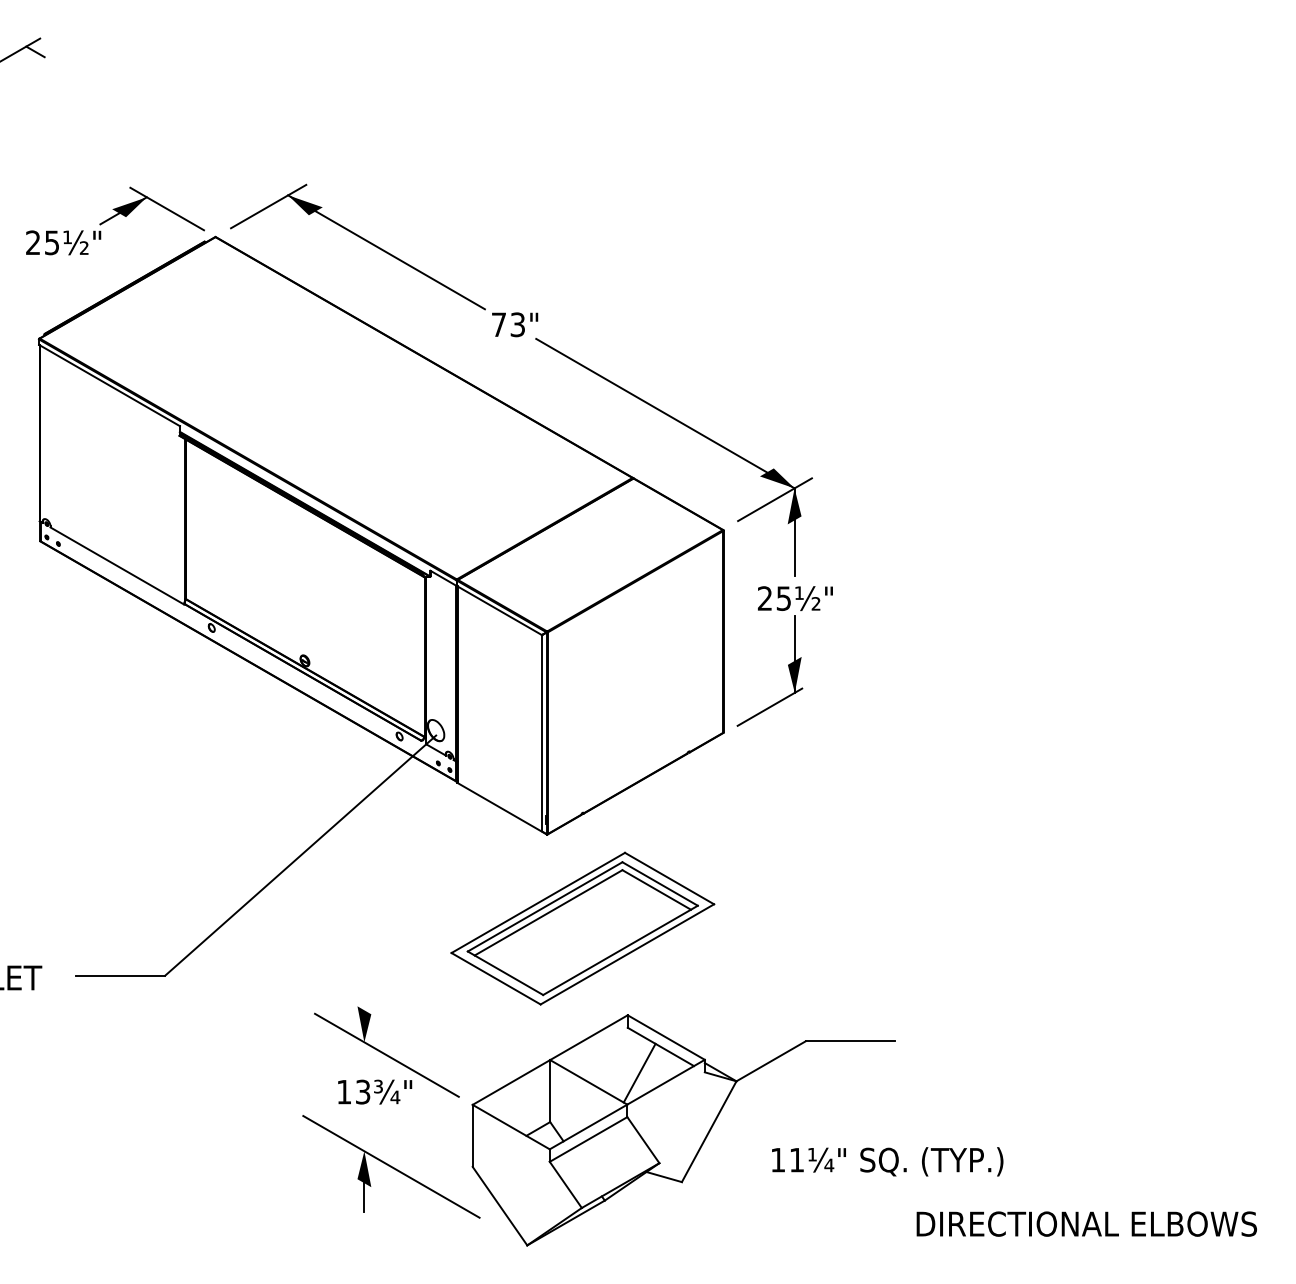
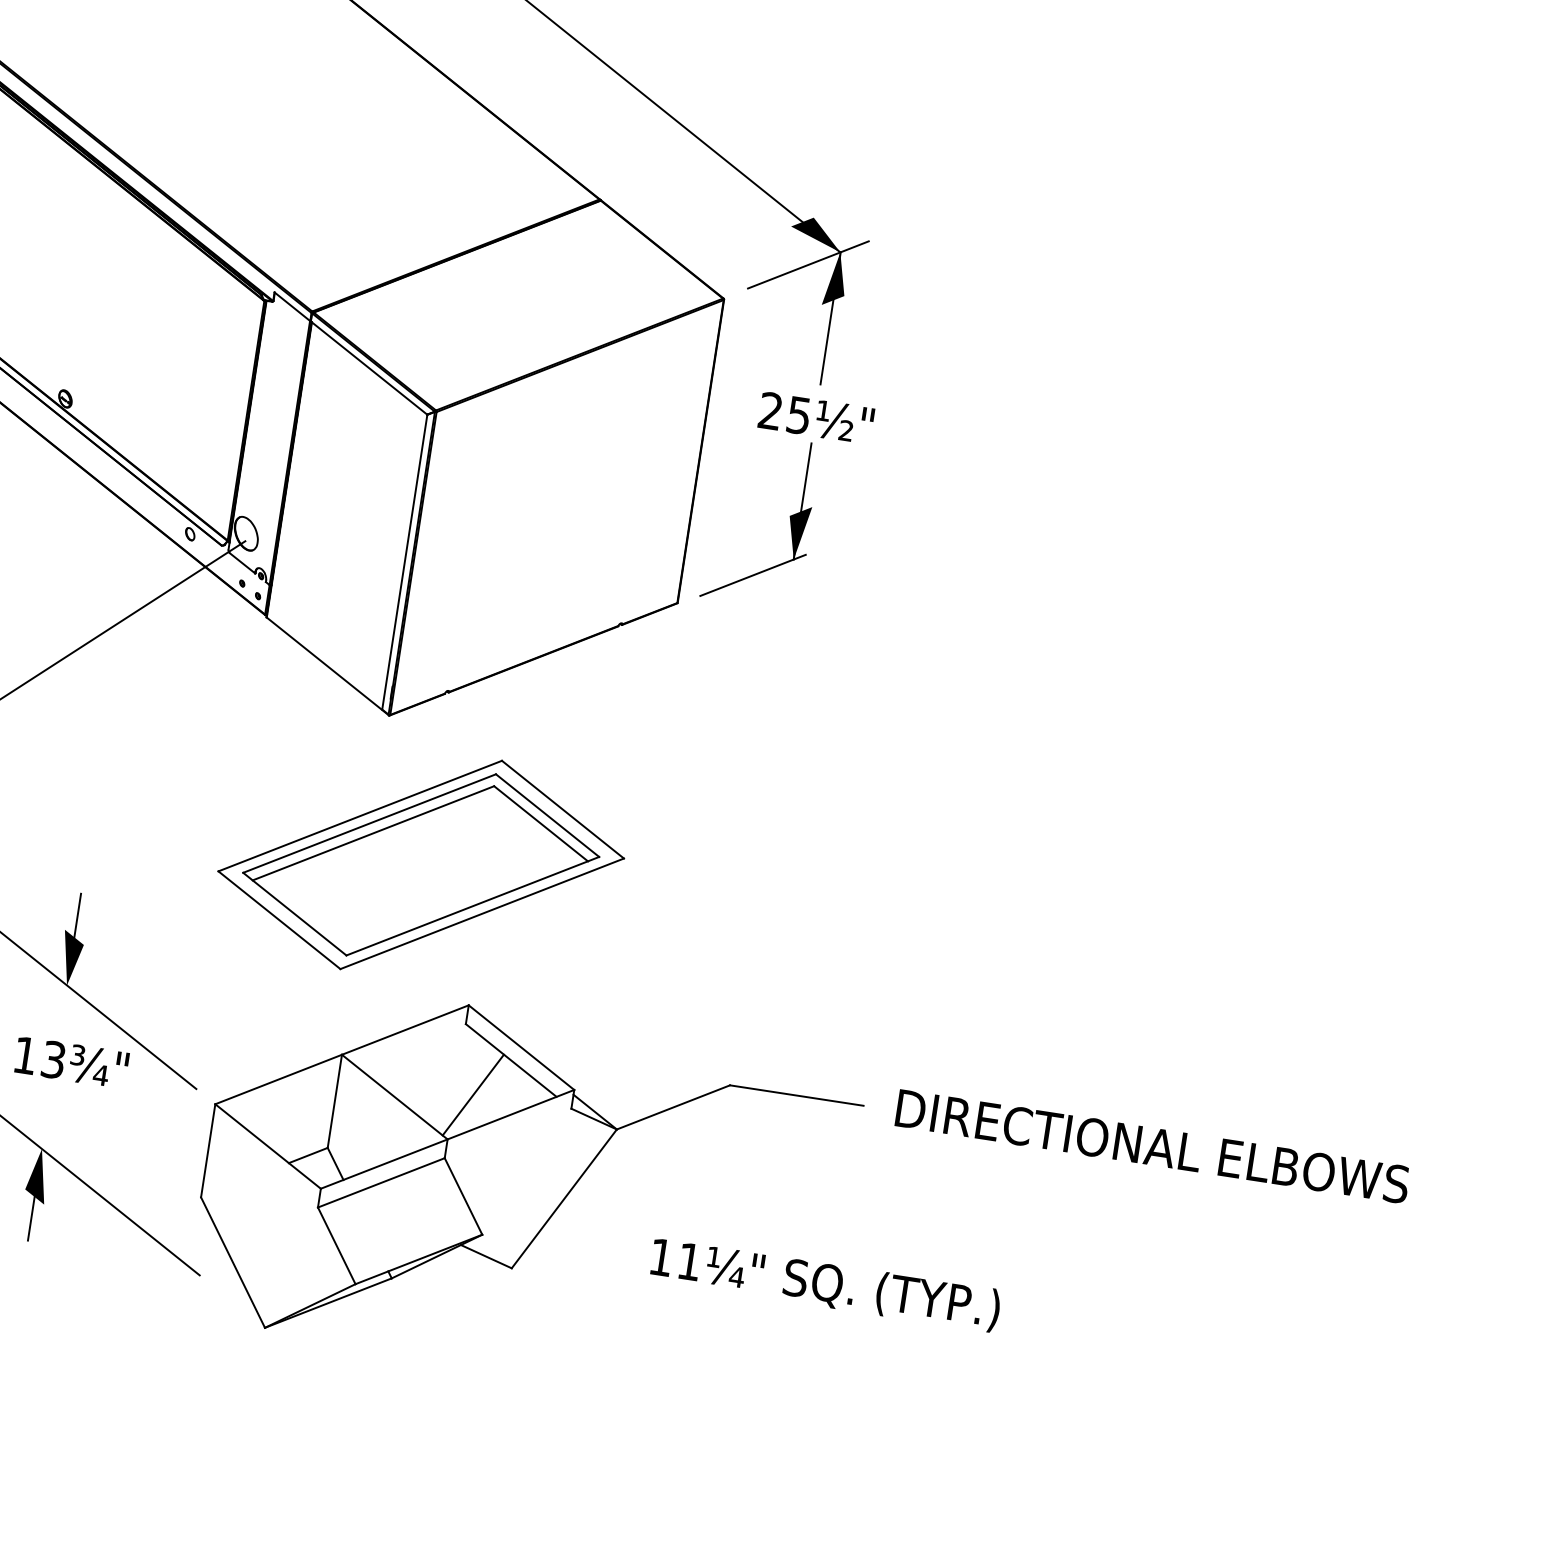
line: (364, 995) -> (77, 915), added
text: (1086, 1223) -> (1152, 1145), moved

